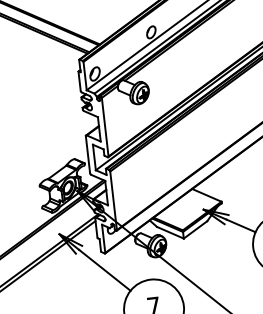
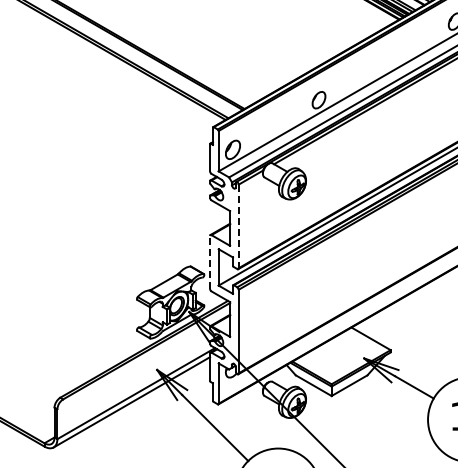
line: (105, 127) -> (238, 226), solid -> dashed
line: (88, 154) -> (210, 261), solid -> dashed

